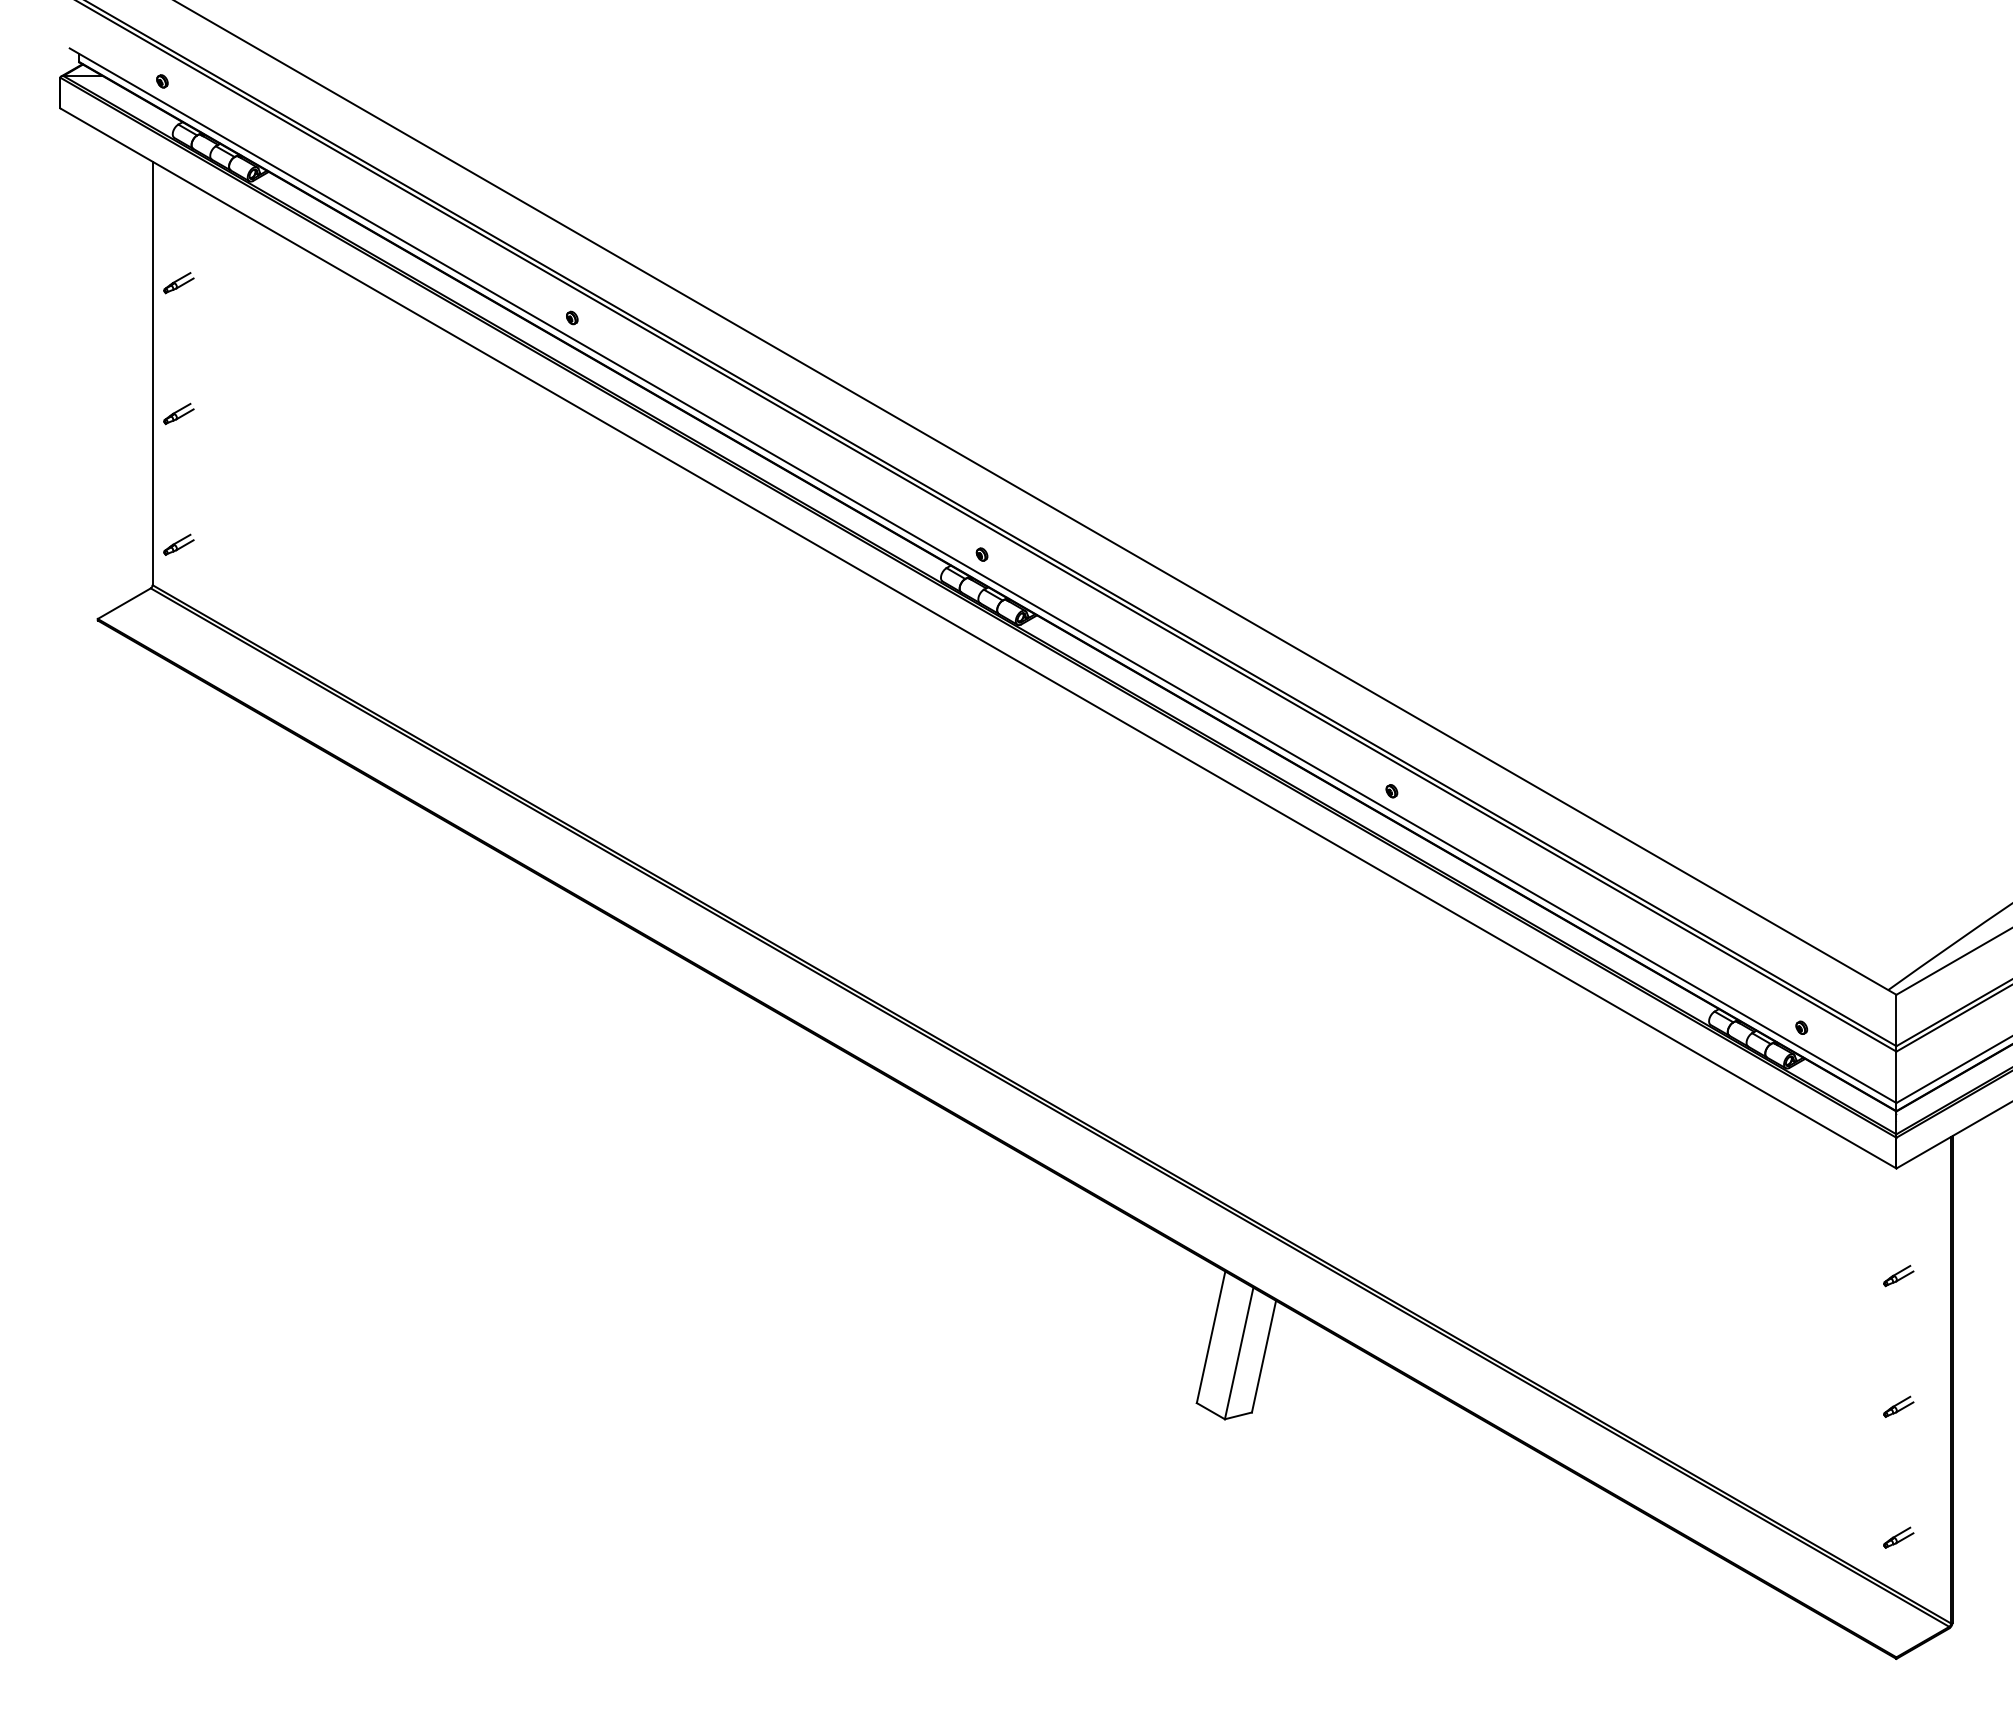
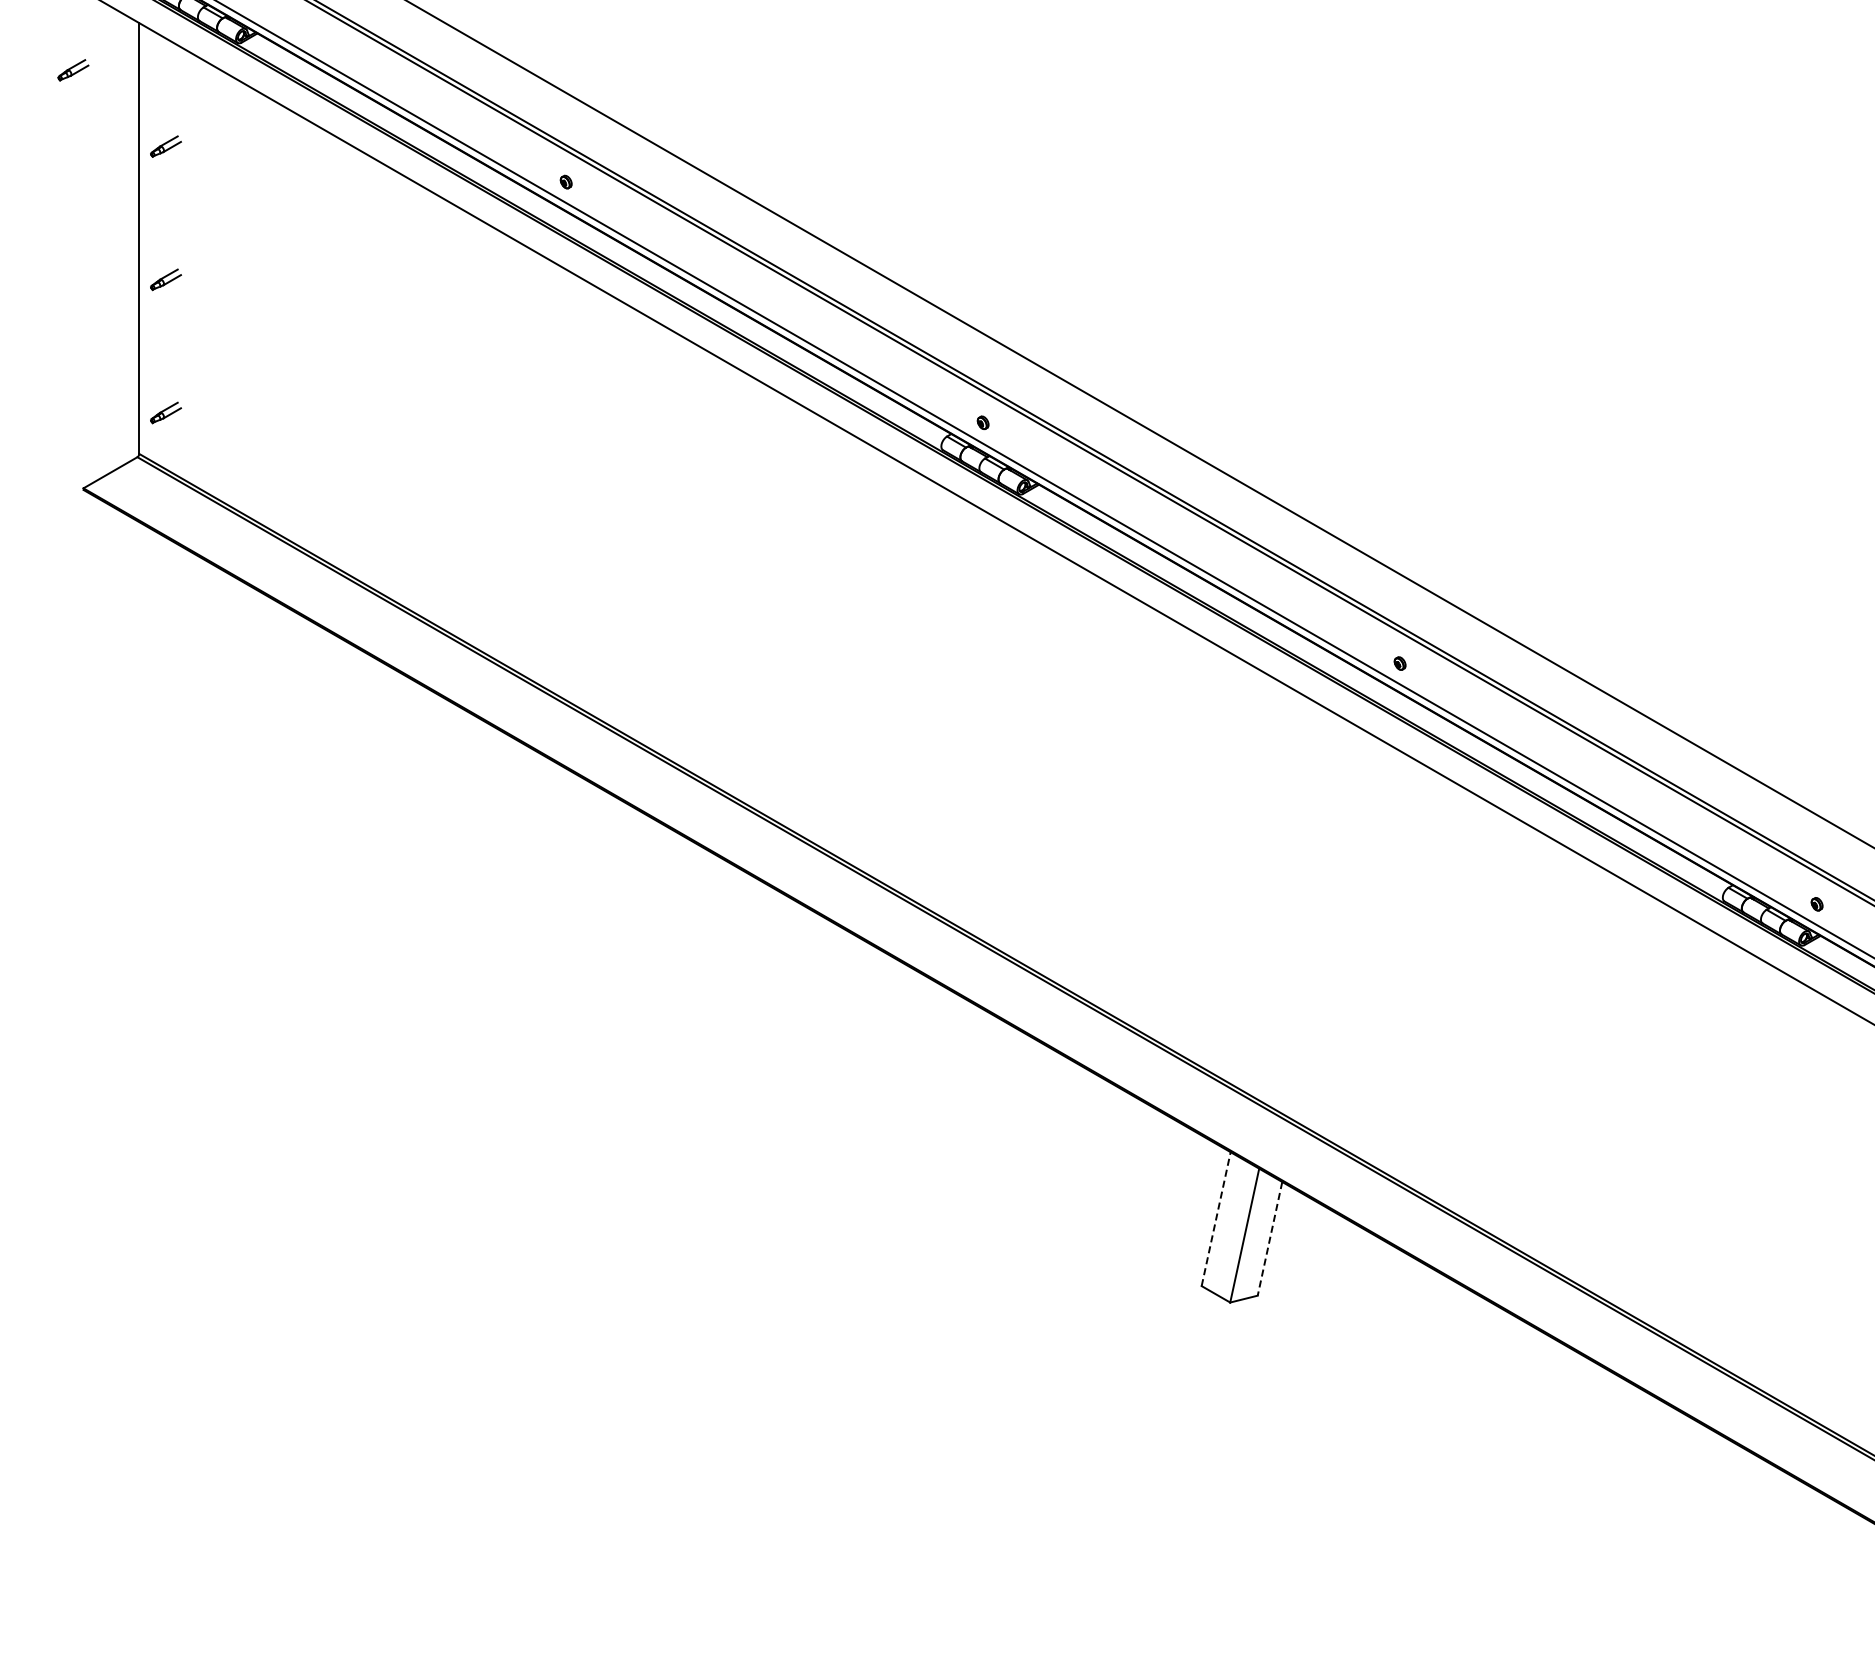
part: (87, 208) -> (73, 70), added
line: (1211, 1336) -> (1216, 1218), solid -> dashed
line: (1263, 1357) -> (1269, 1239), solid -> dashed

